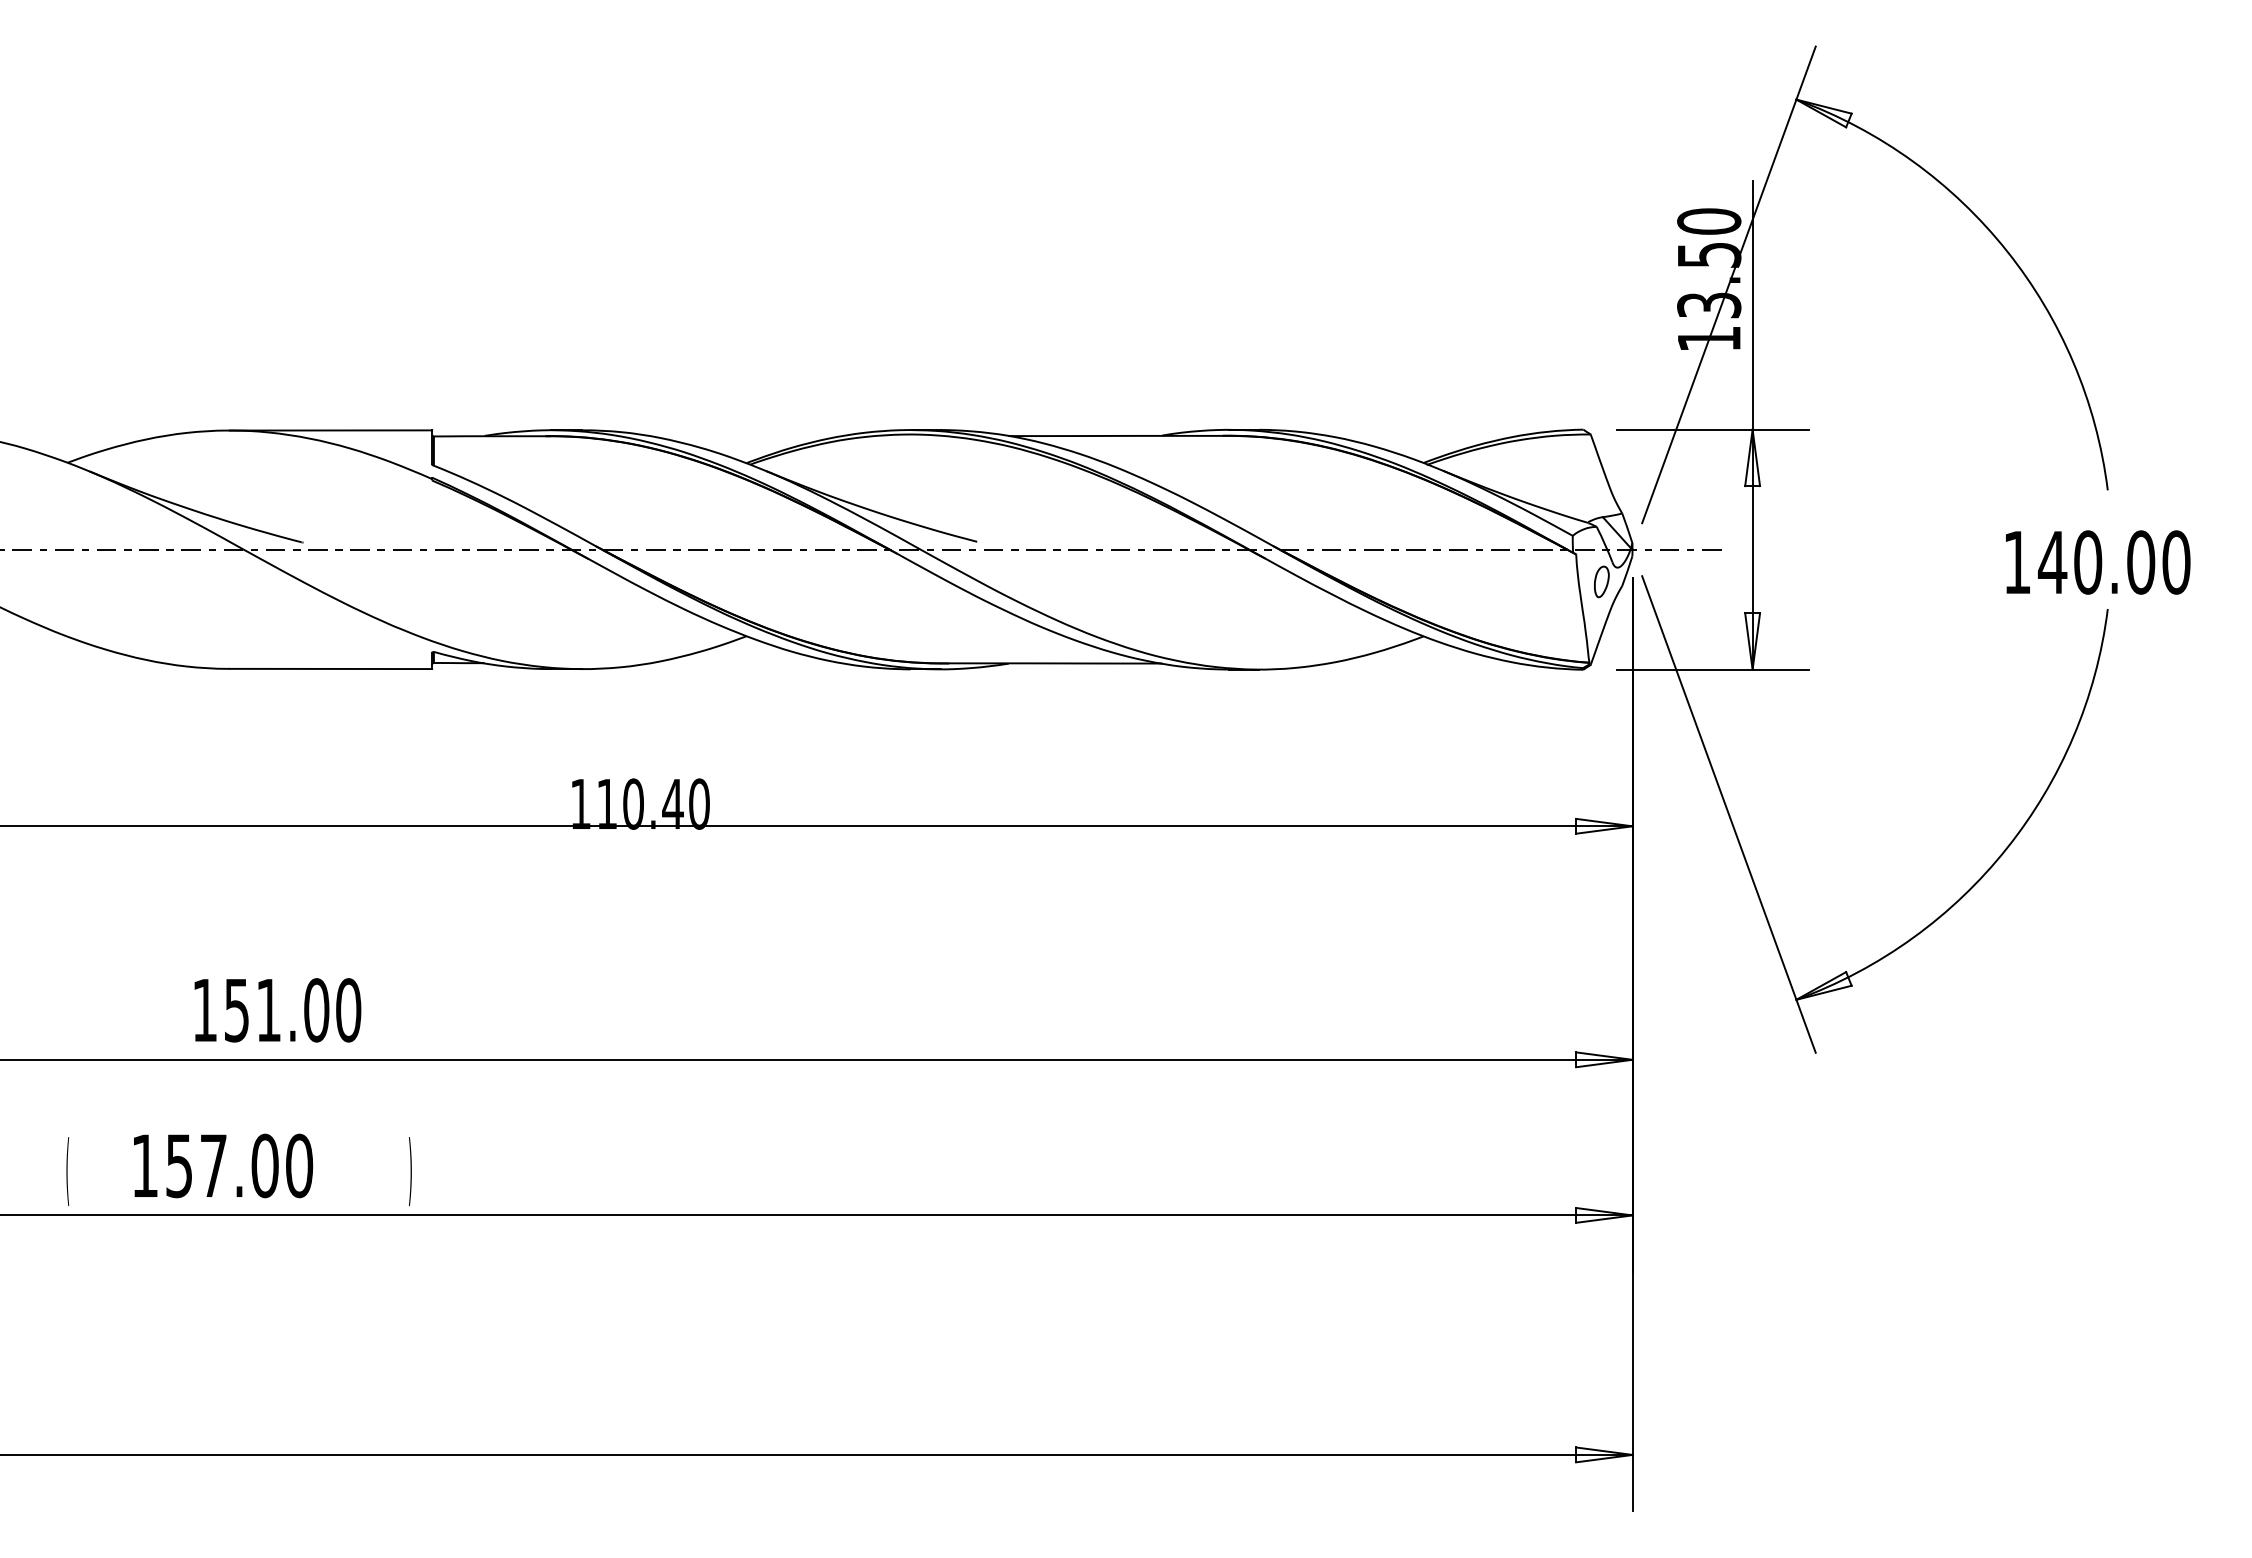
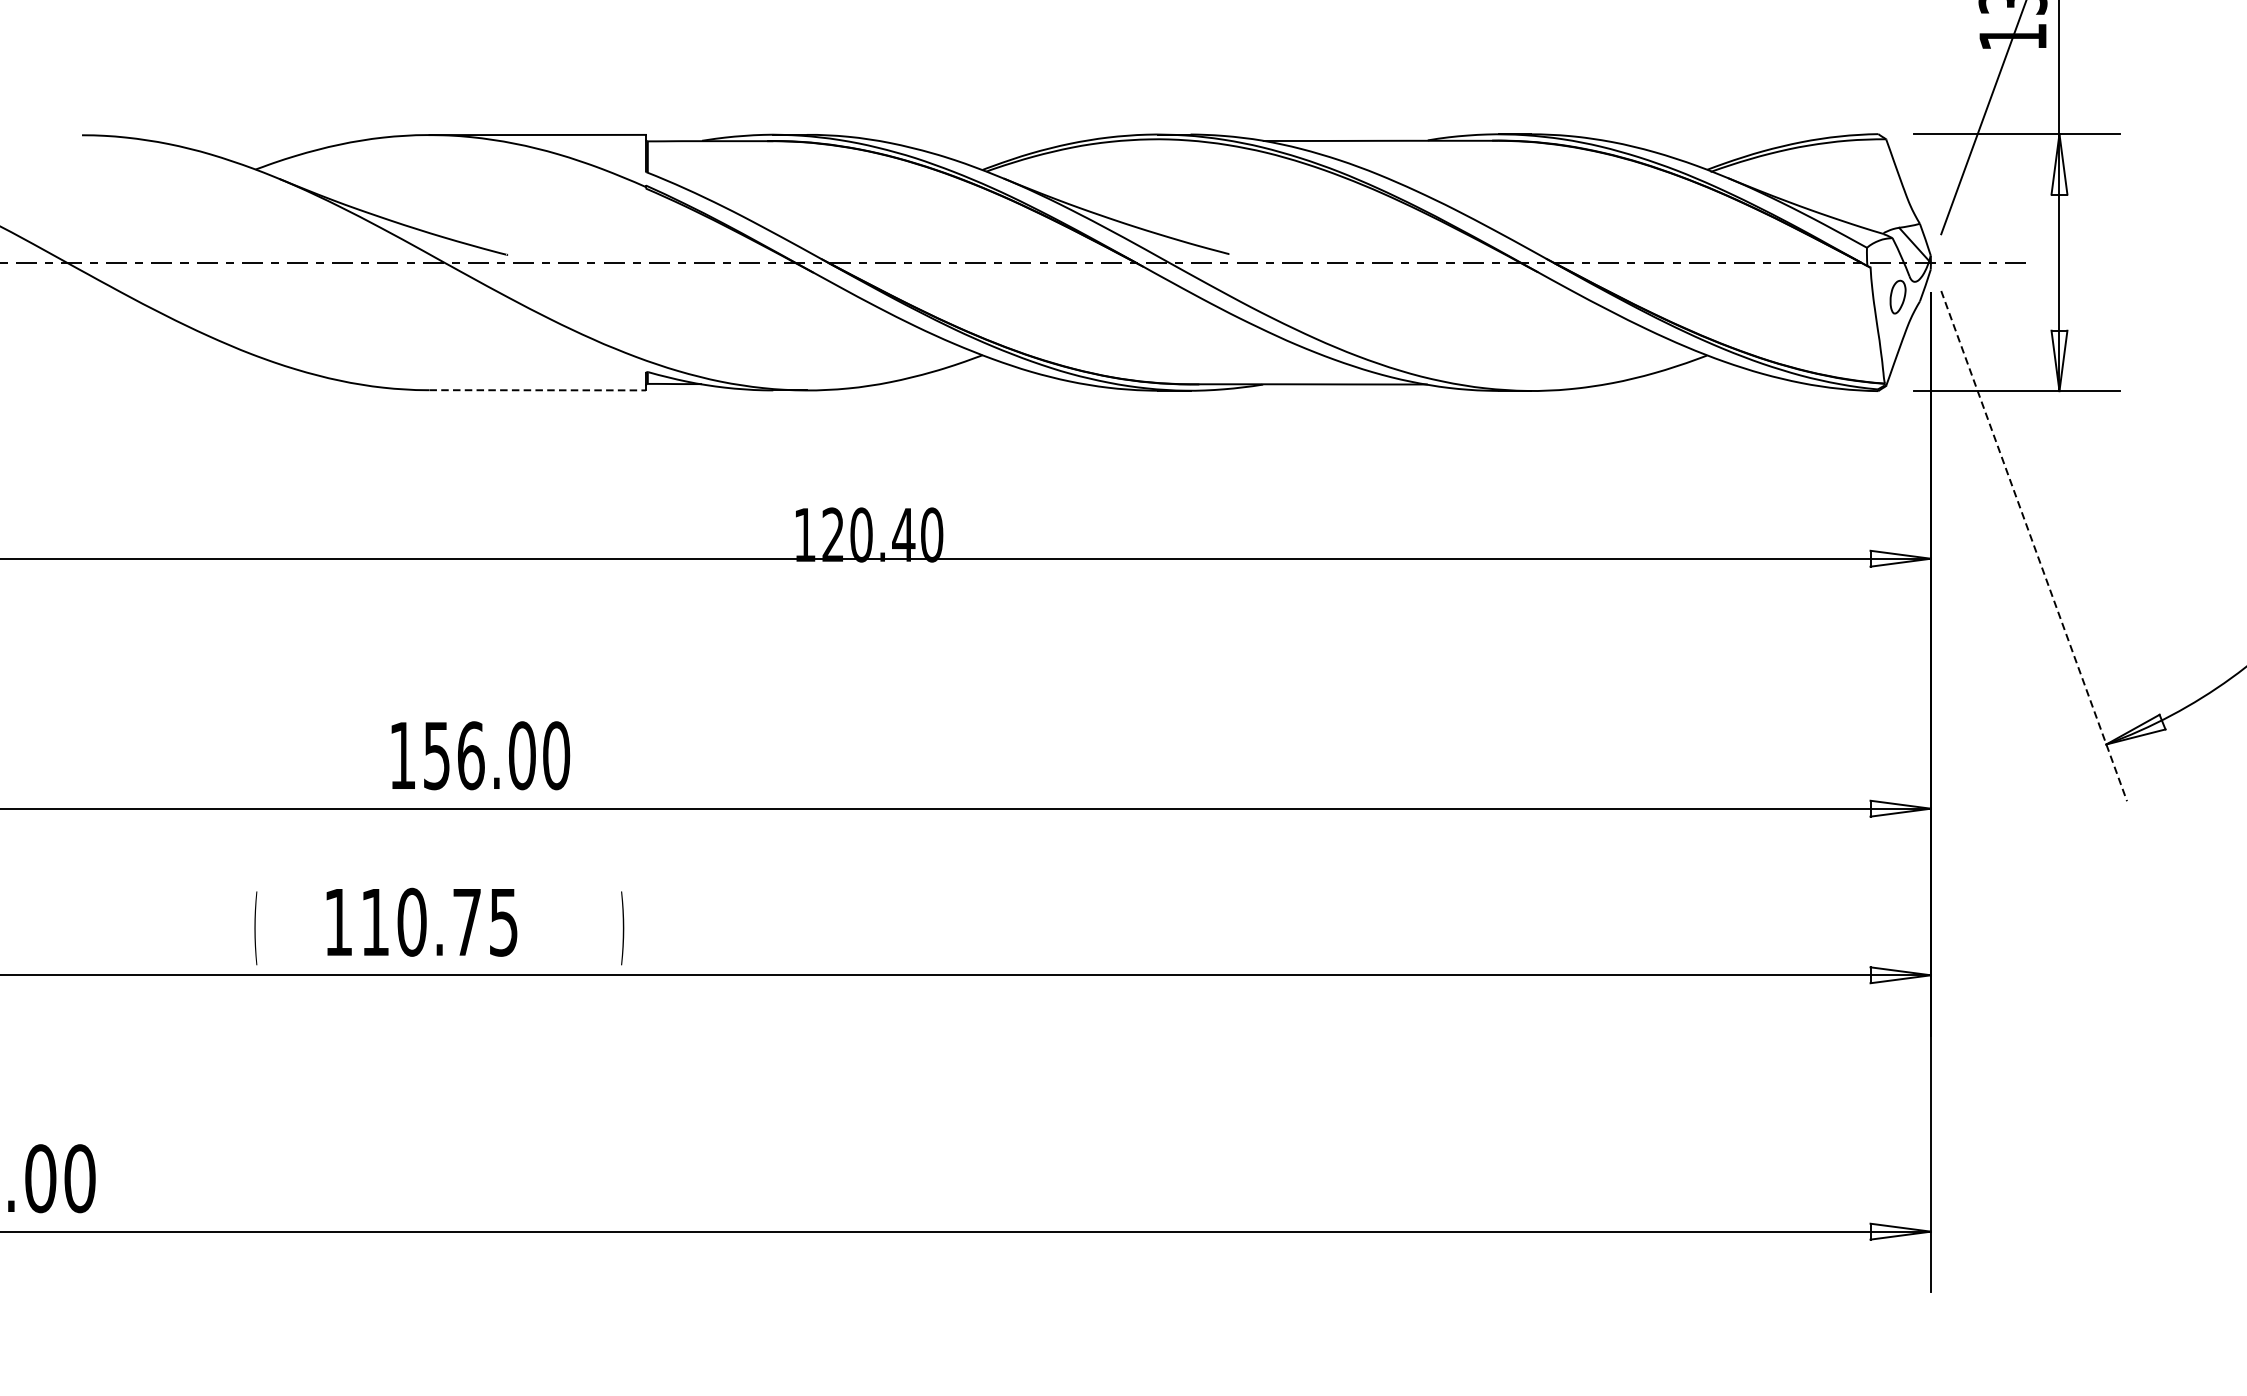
line: (331, 668) -> (538, 389), solid -> dashed
text: (606, 803) -> (832, 534), 110.40 -> 120.40
line: (1728, 814) -> (2033, 546), solid -> dashed
text: (268, 1010) -> (470, 755), 151.00 -> 156.00
text: (239, 1165) -> (439, 921), 157.00 -> 110.75

